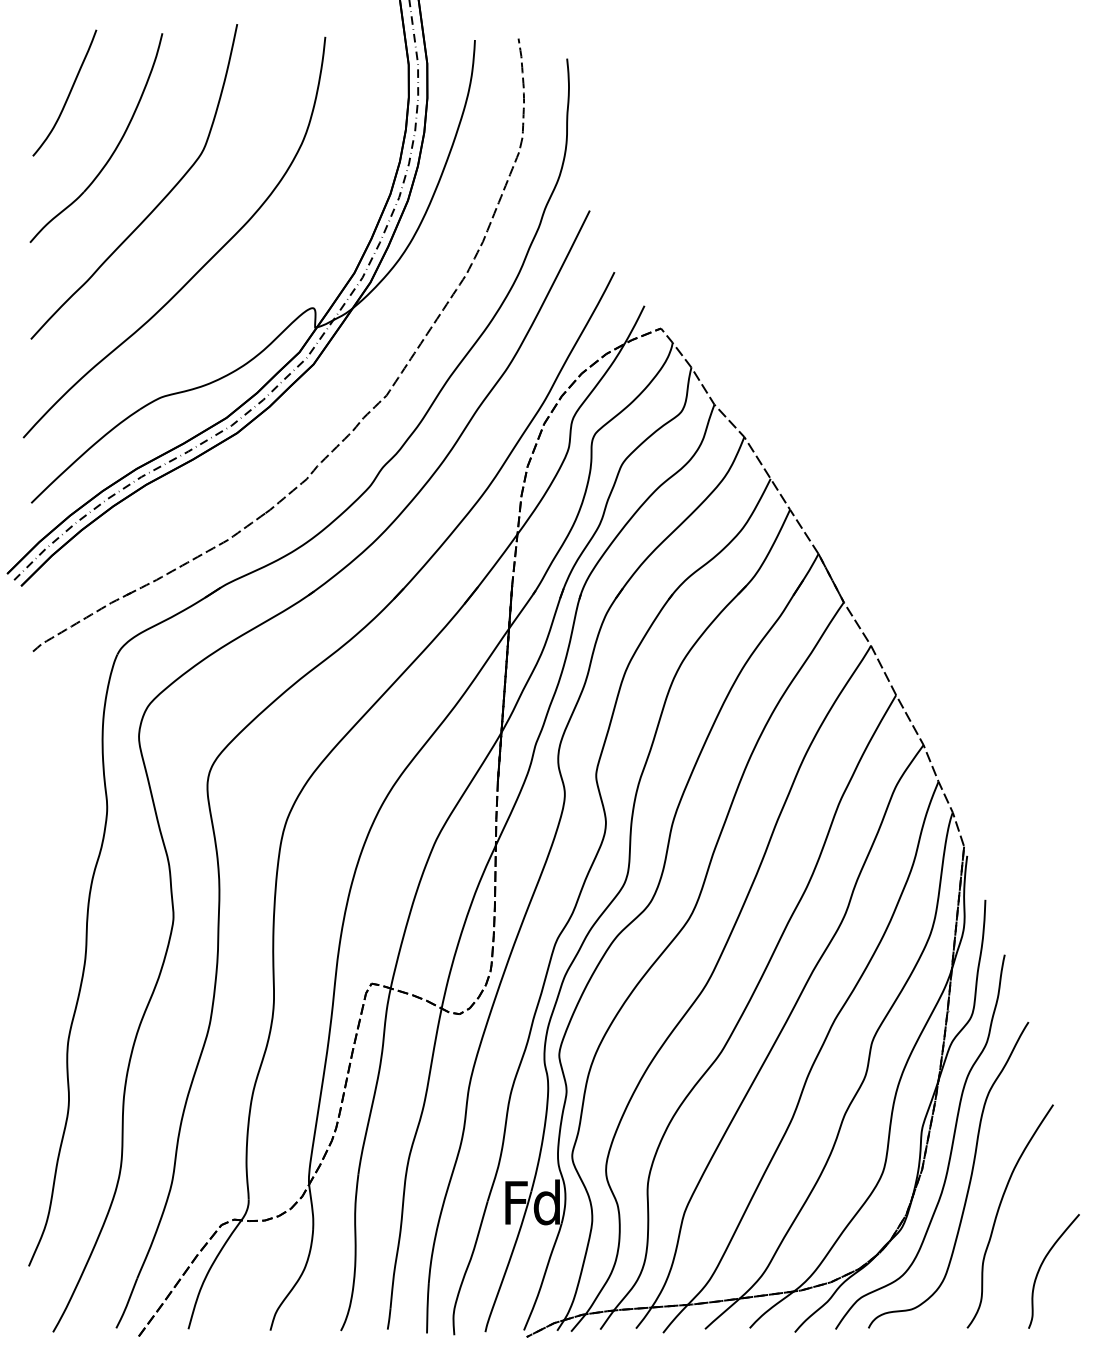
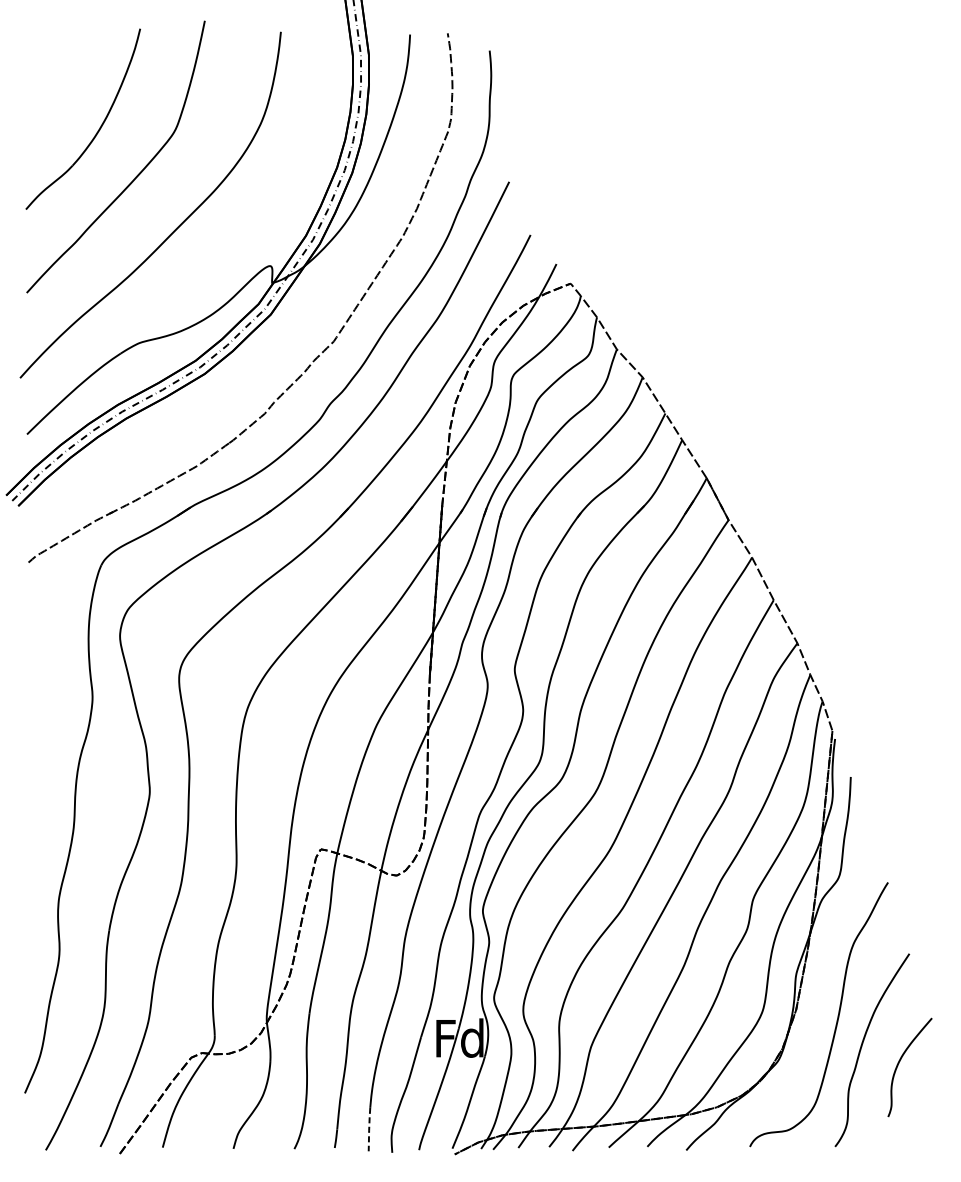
curve: (68, 93) -> (59, 80), removed
curve: (950, 1149) -> (820, 992), removed
curve: (1042, 1265) -> (900, 1062), moved
line: (427, 1307) -> (369, 1128), solid -> dashed

